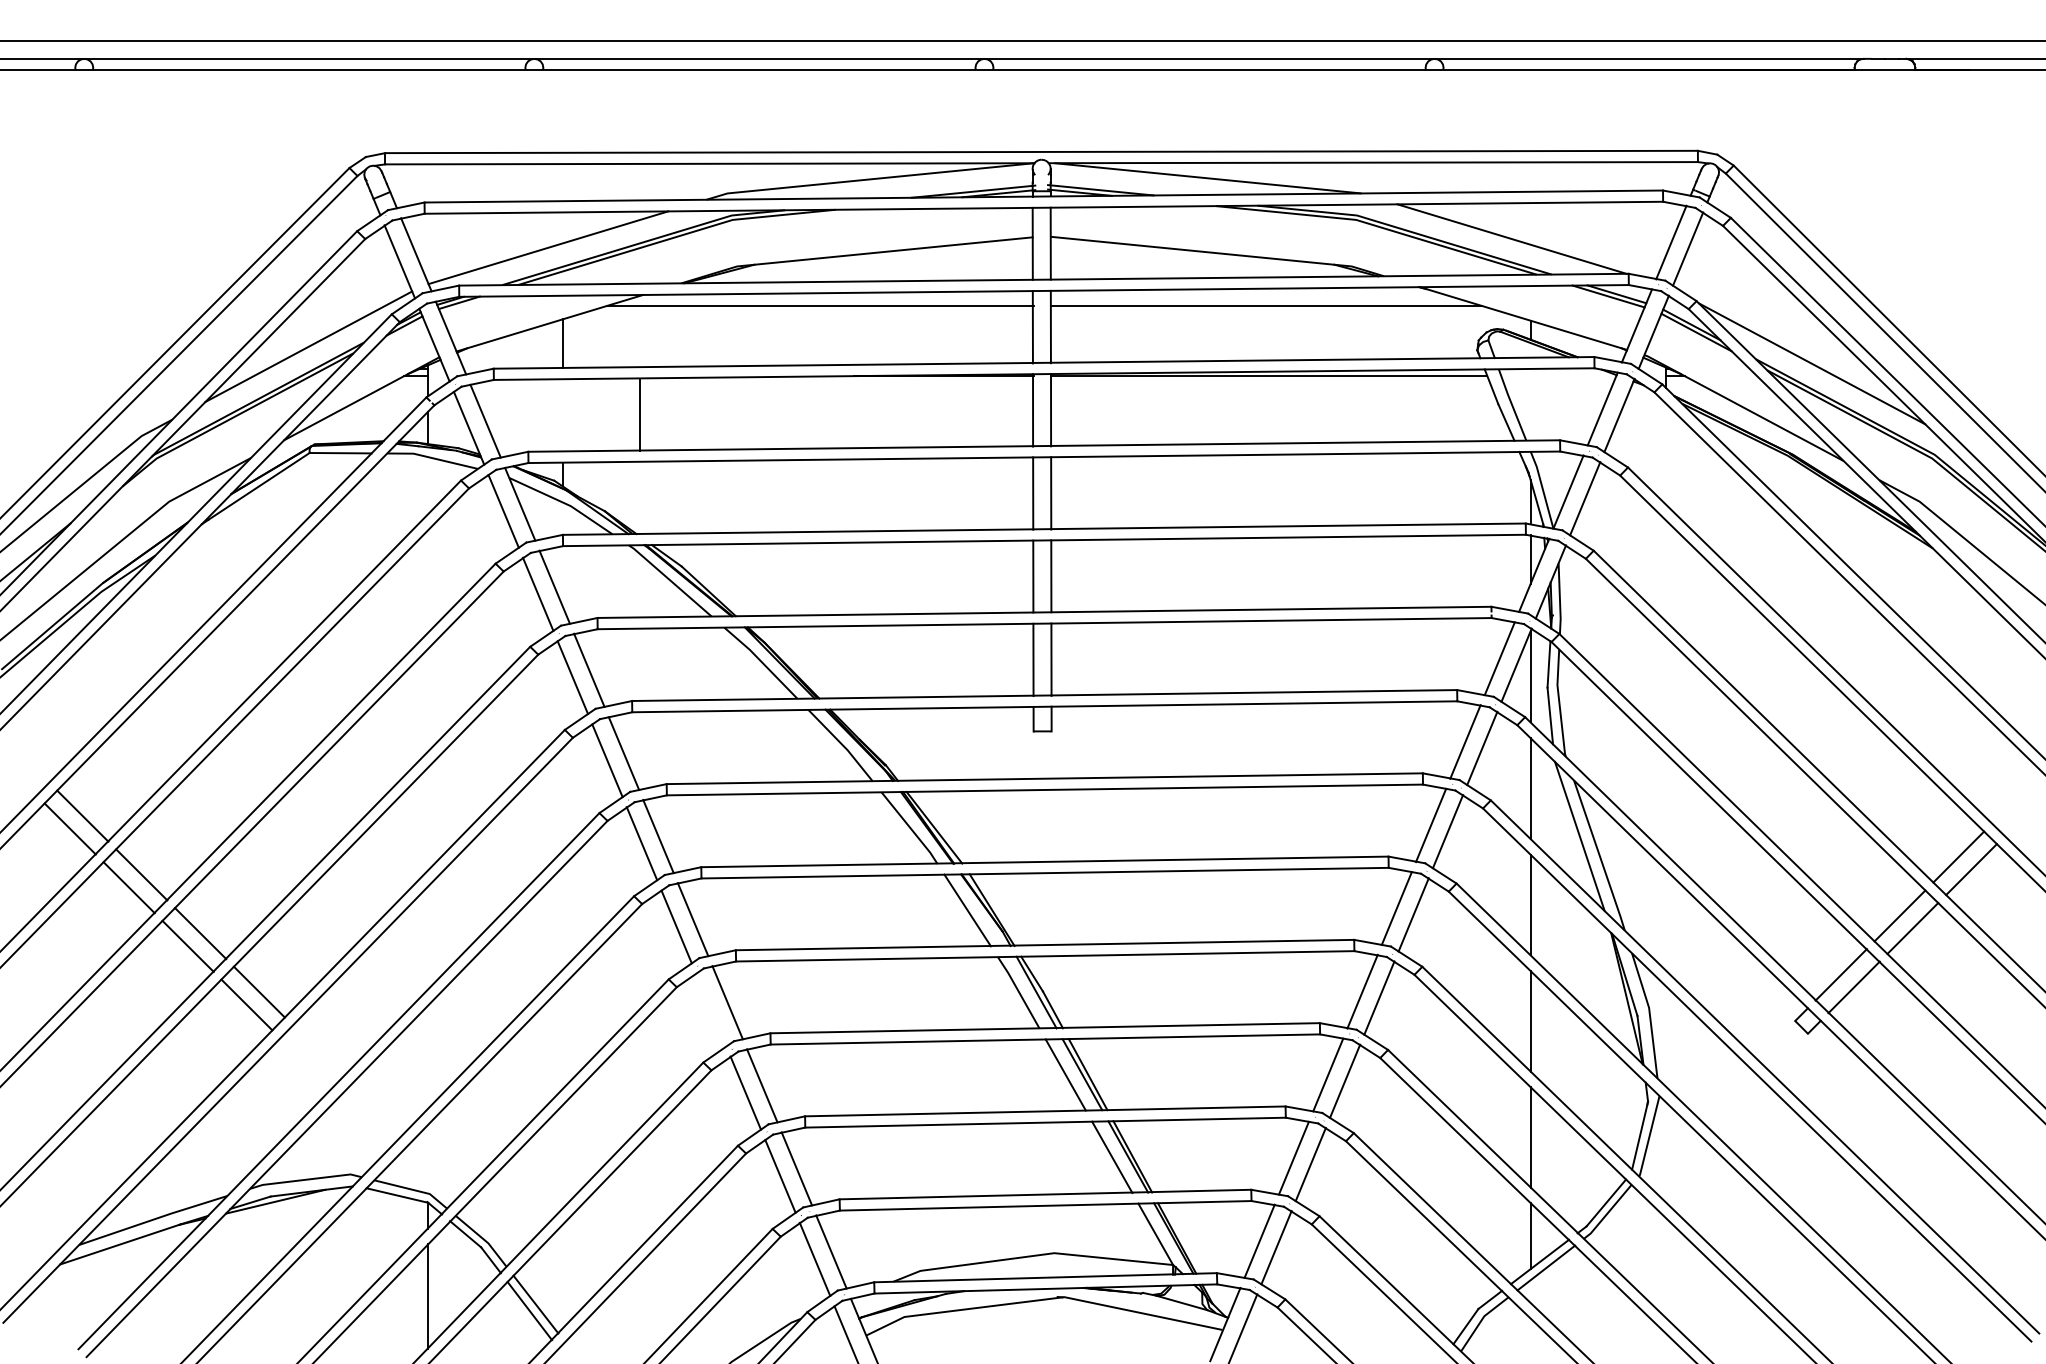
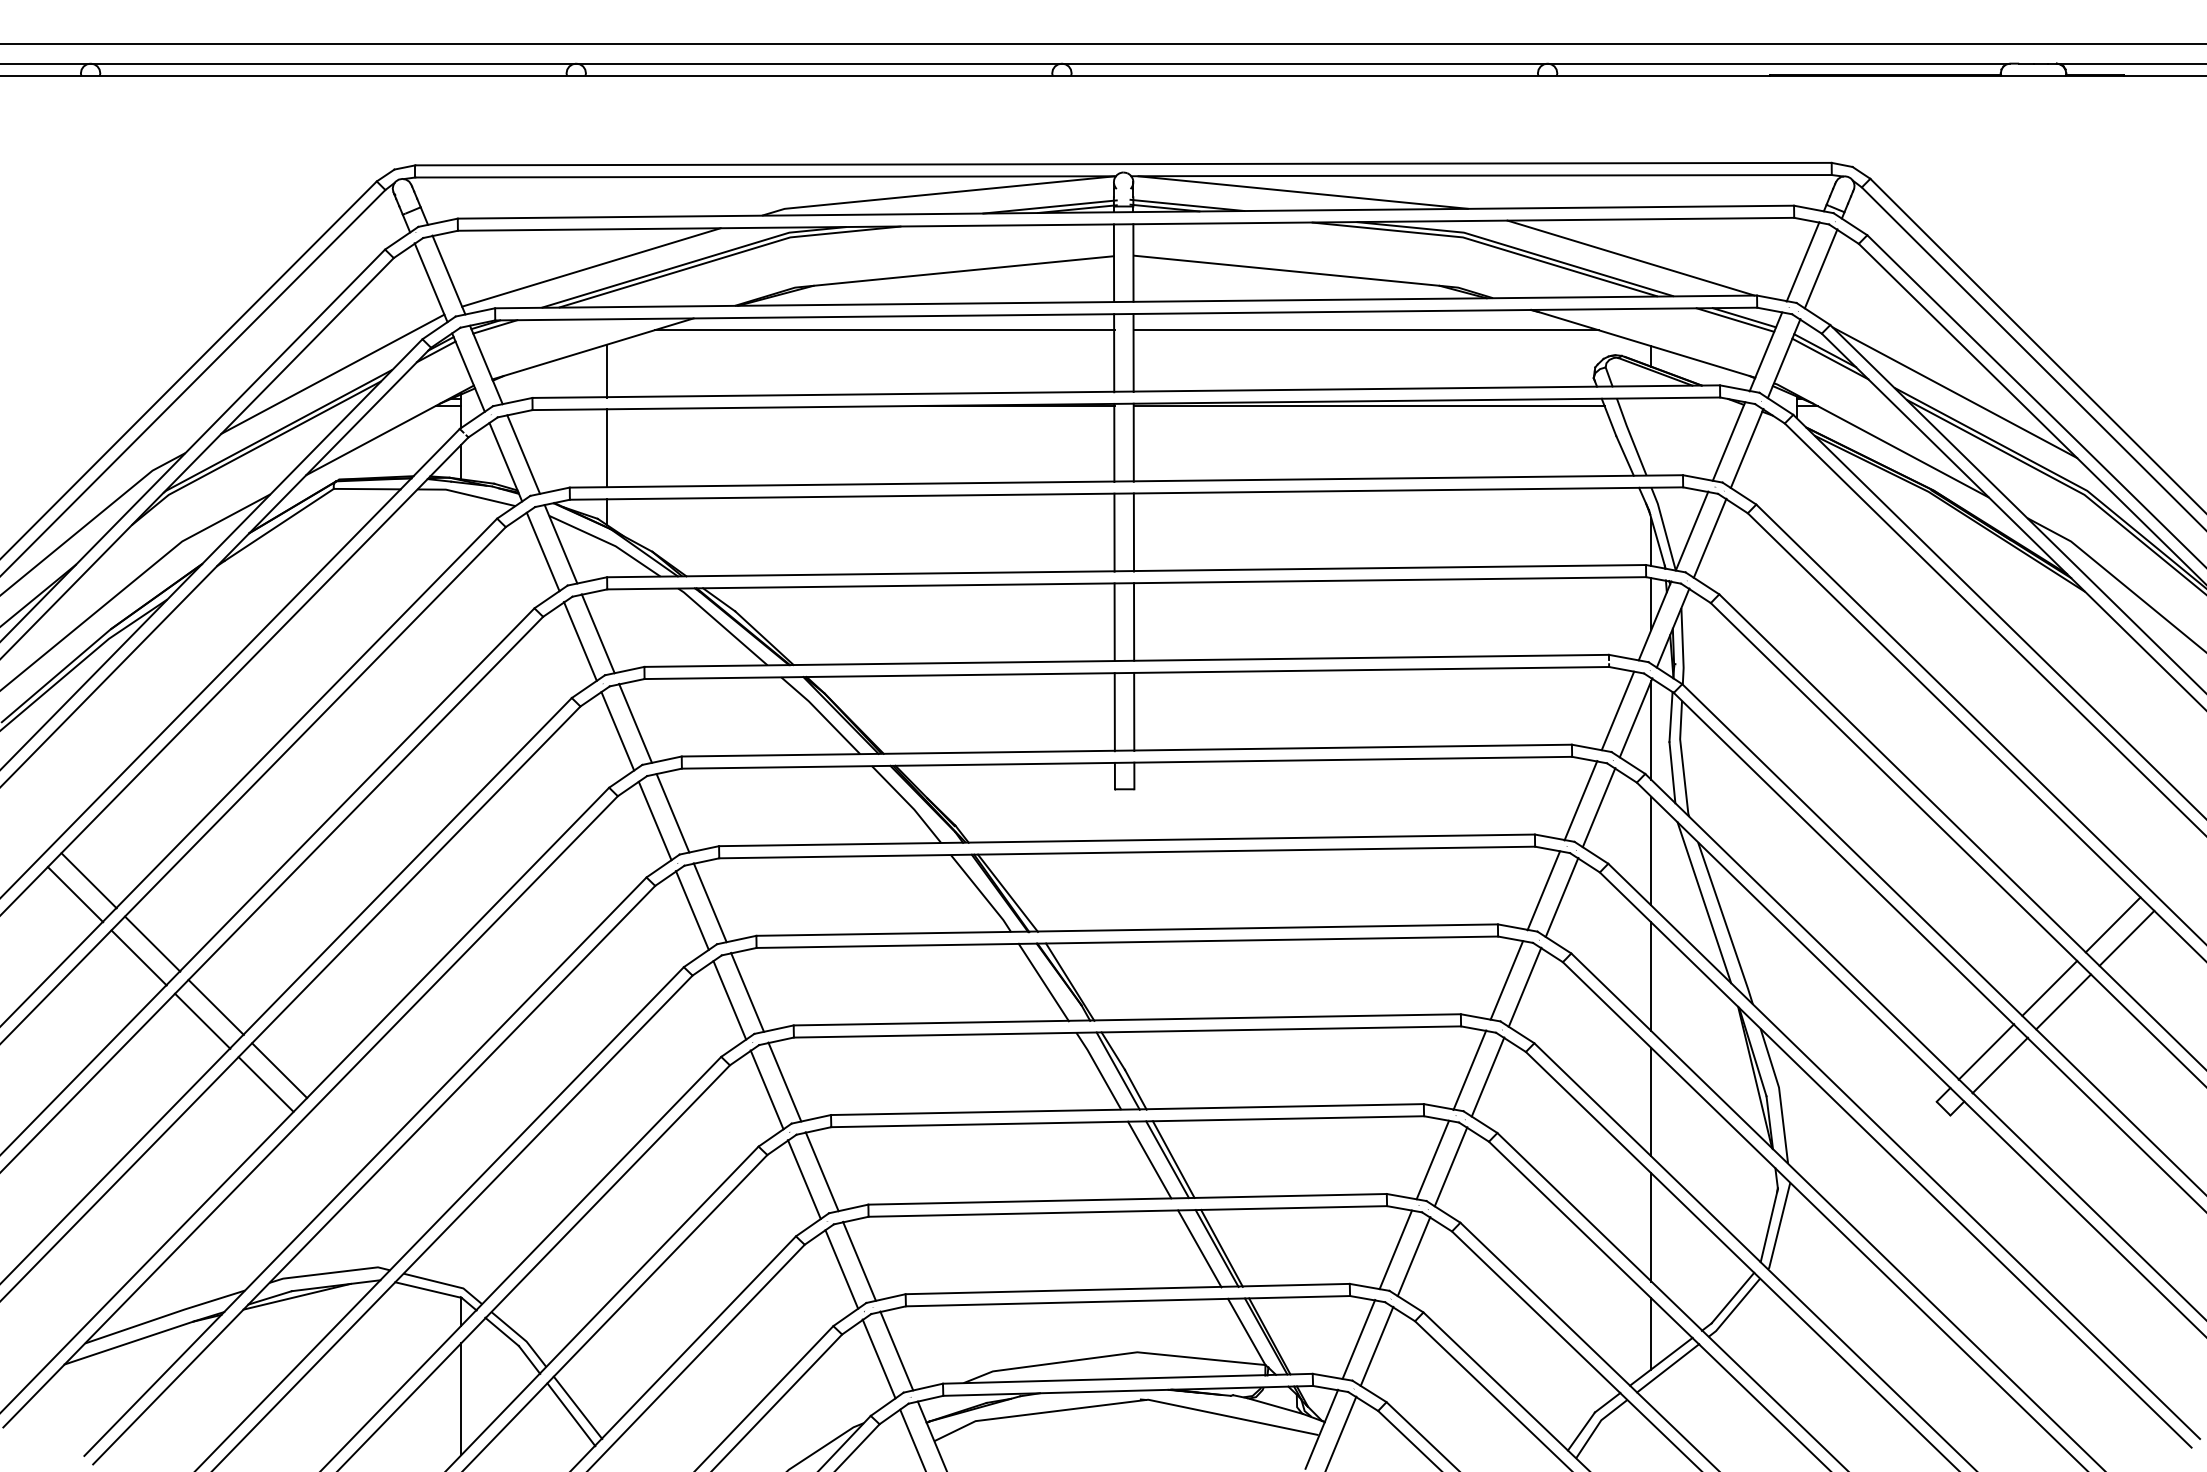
line: (639, 415) -> (606, 448), moved
line: (710, 1009) -> (766, 1089), added

